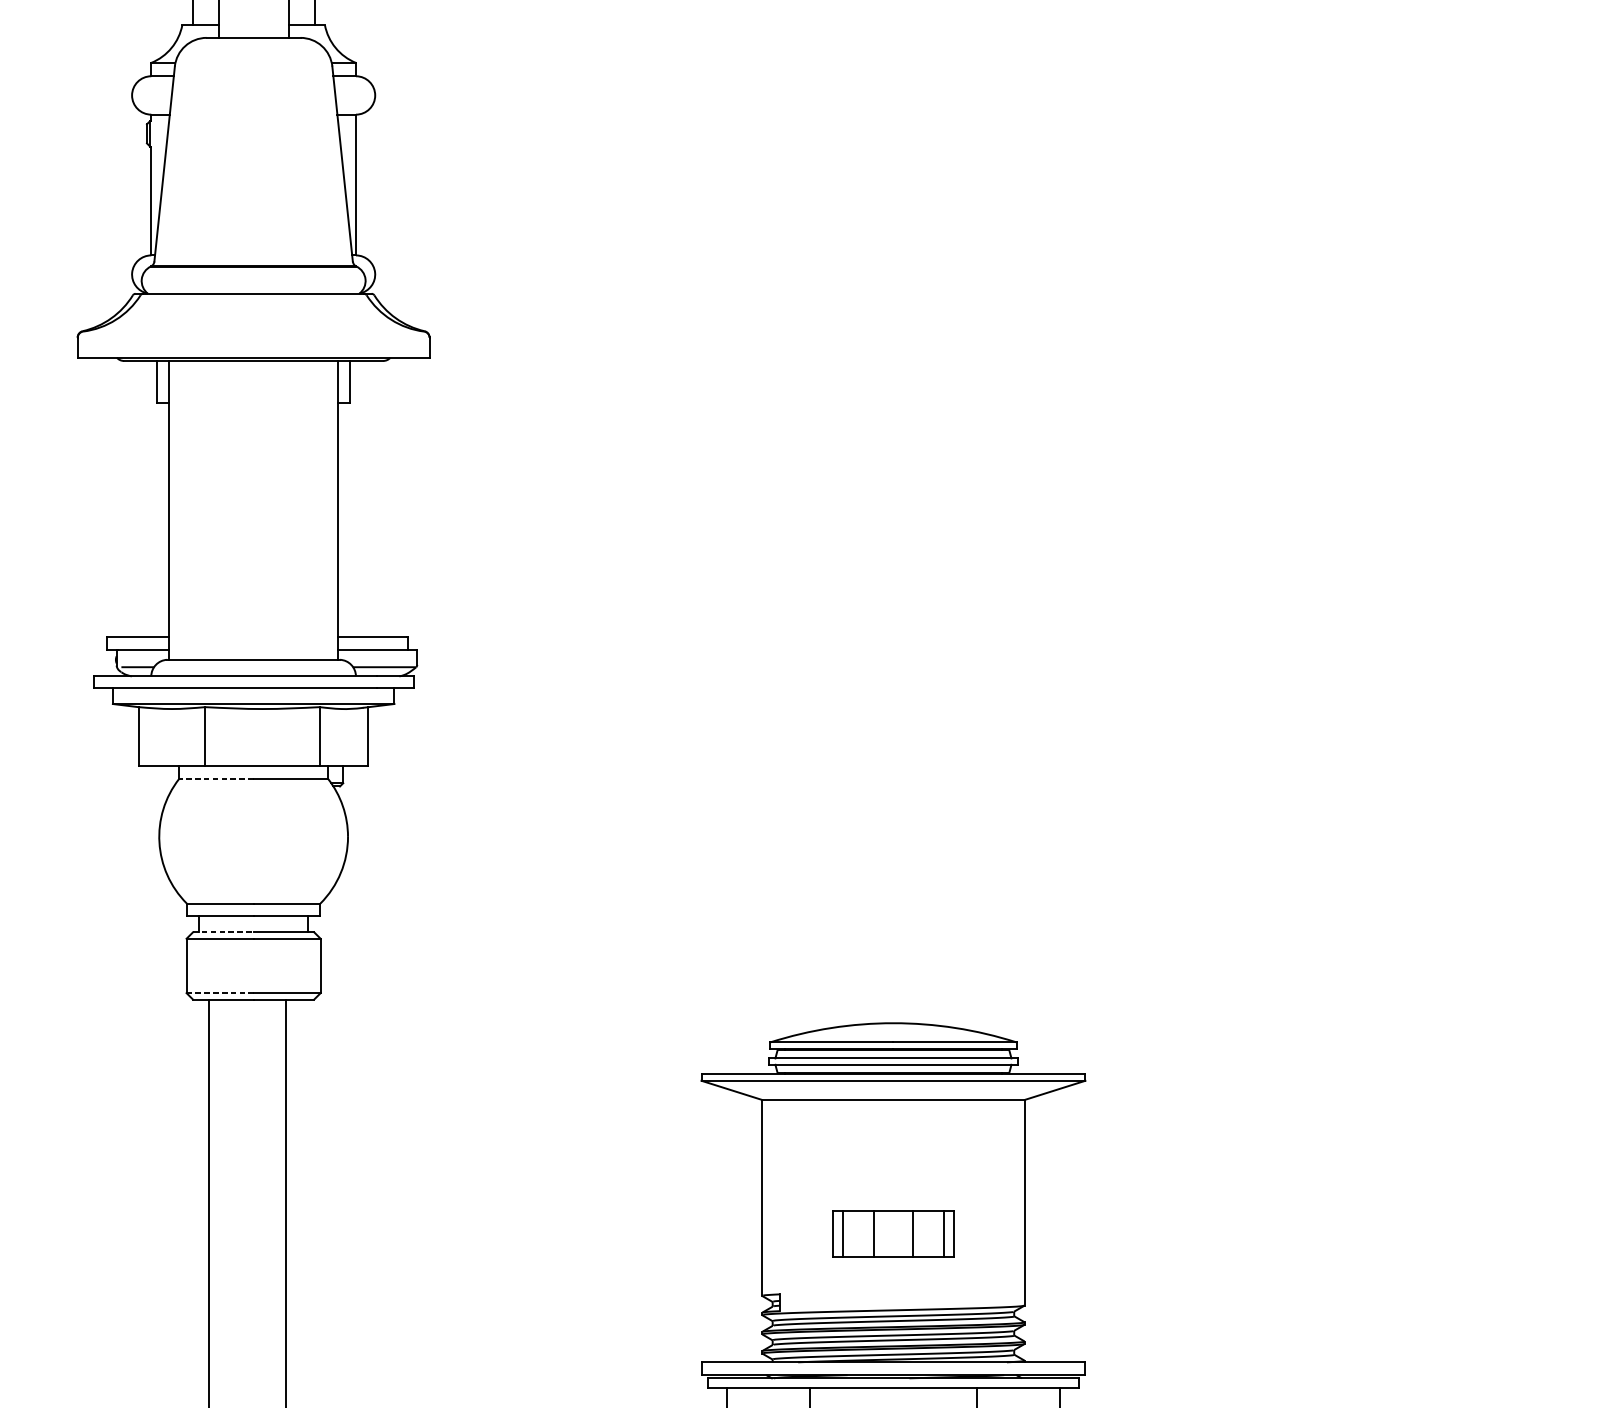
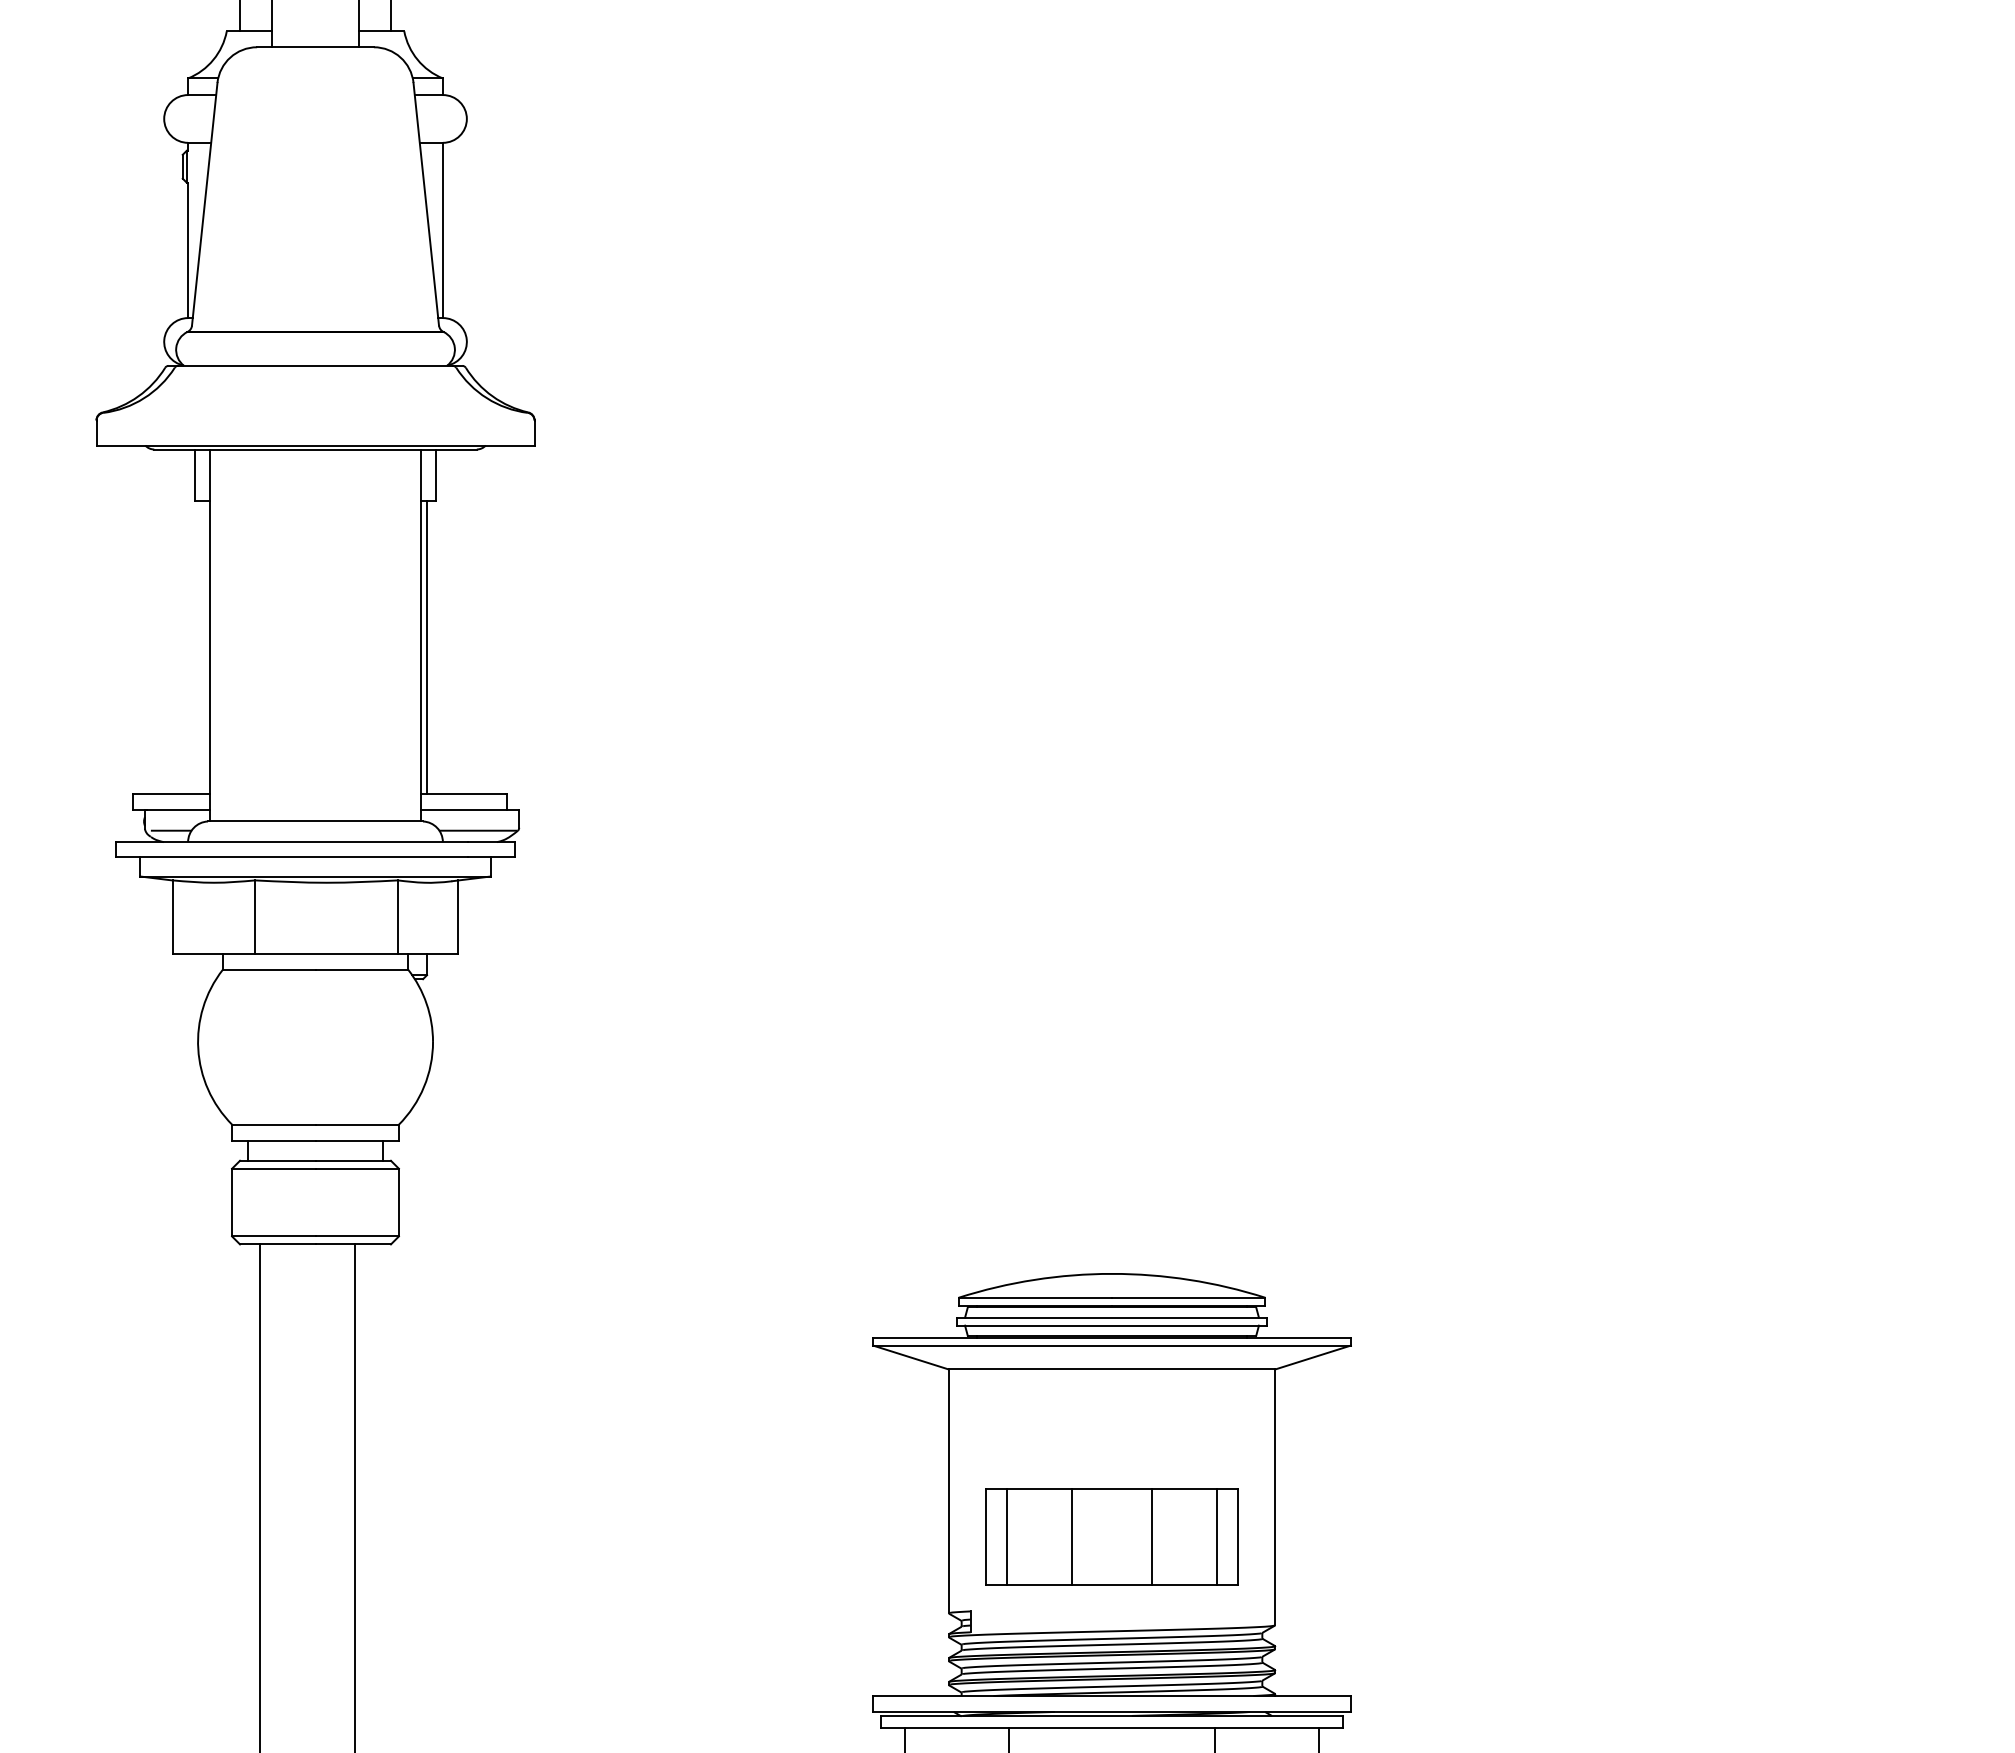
line: (343, 520) -> (427, 647), added
line: (215, 778) -> (268, 969), dashed -> solid
line: (223, 932) -> (277, 1160), dashed -> solid
line: (219, 993) -> (273, 1236), dashed -> solid
part: (893, 1234) -> (1111, 1536), size x1.67

